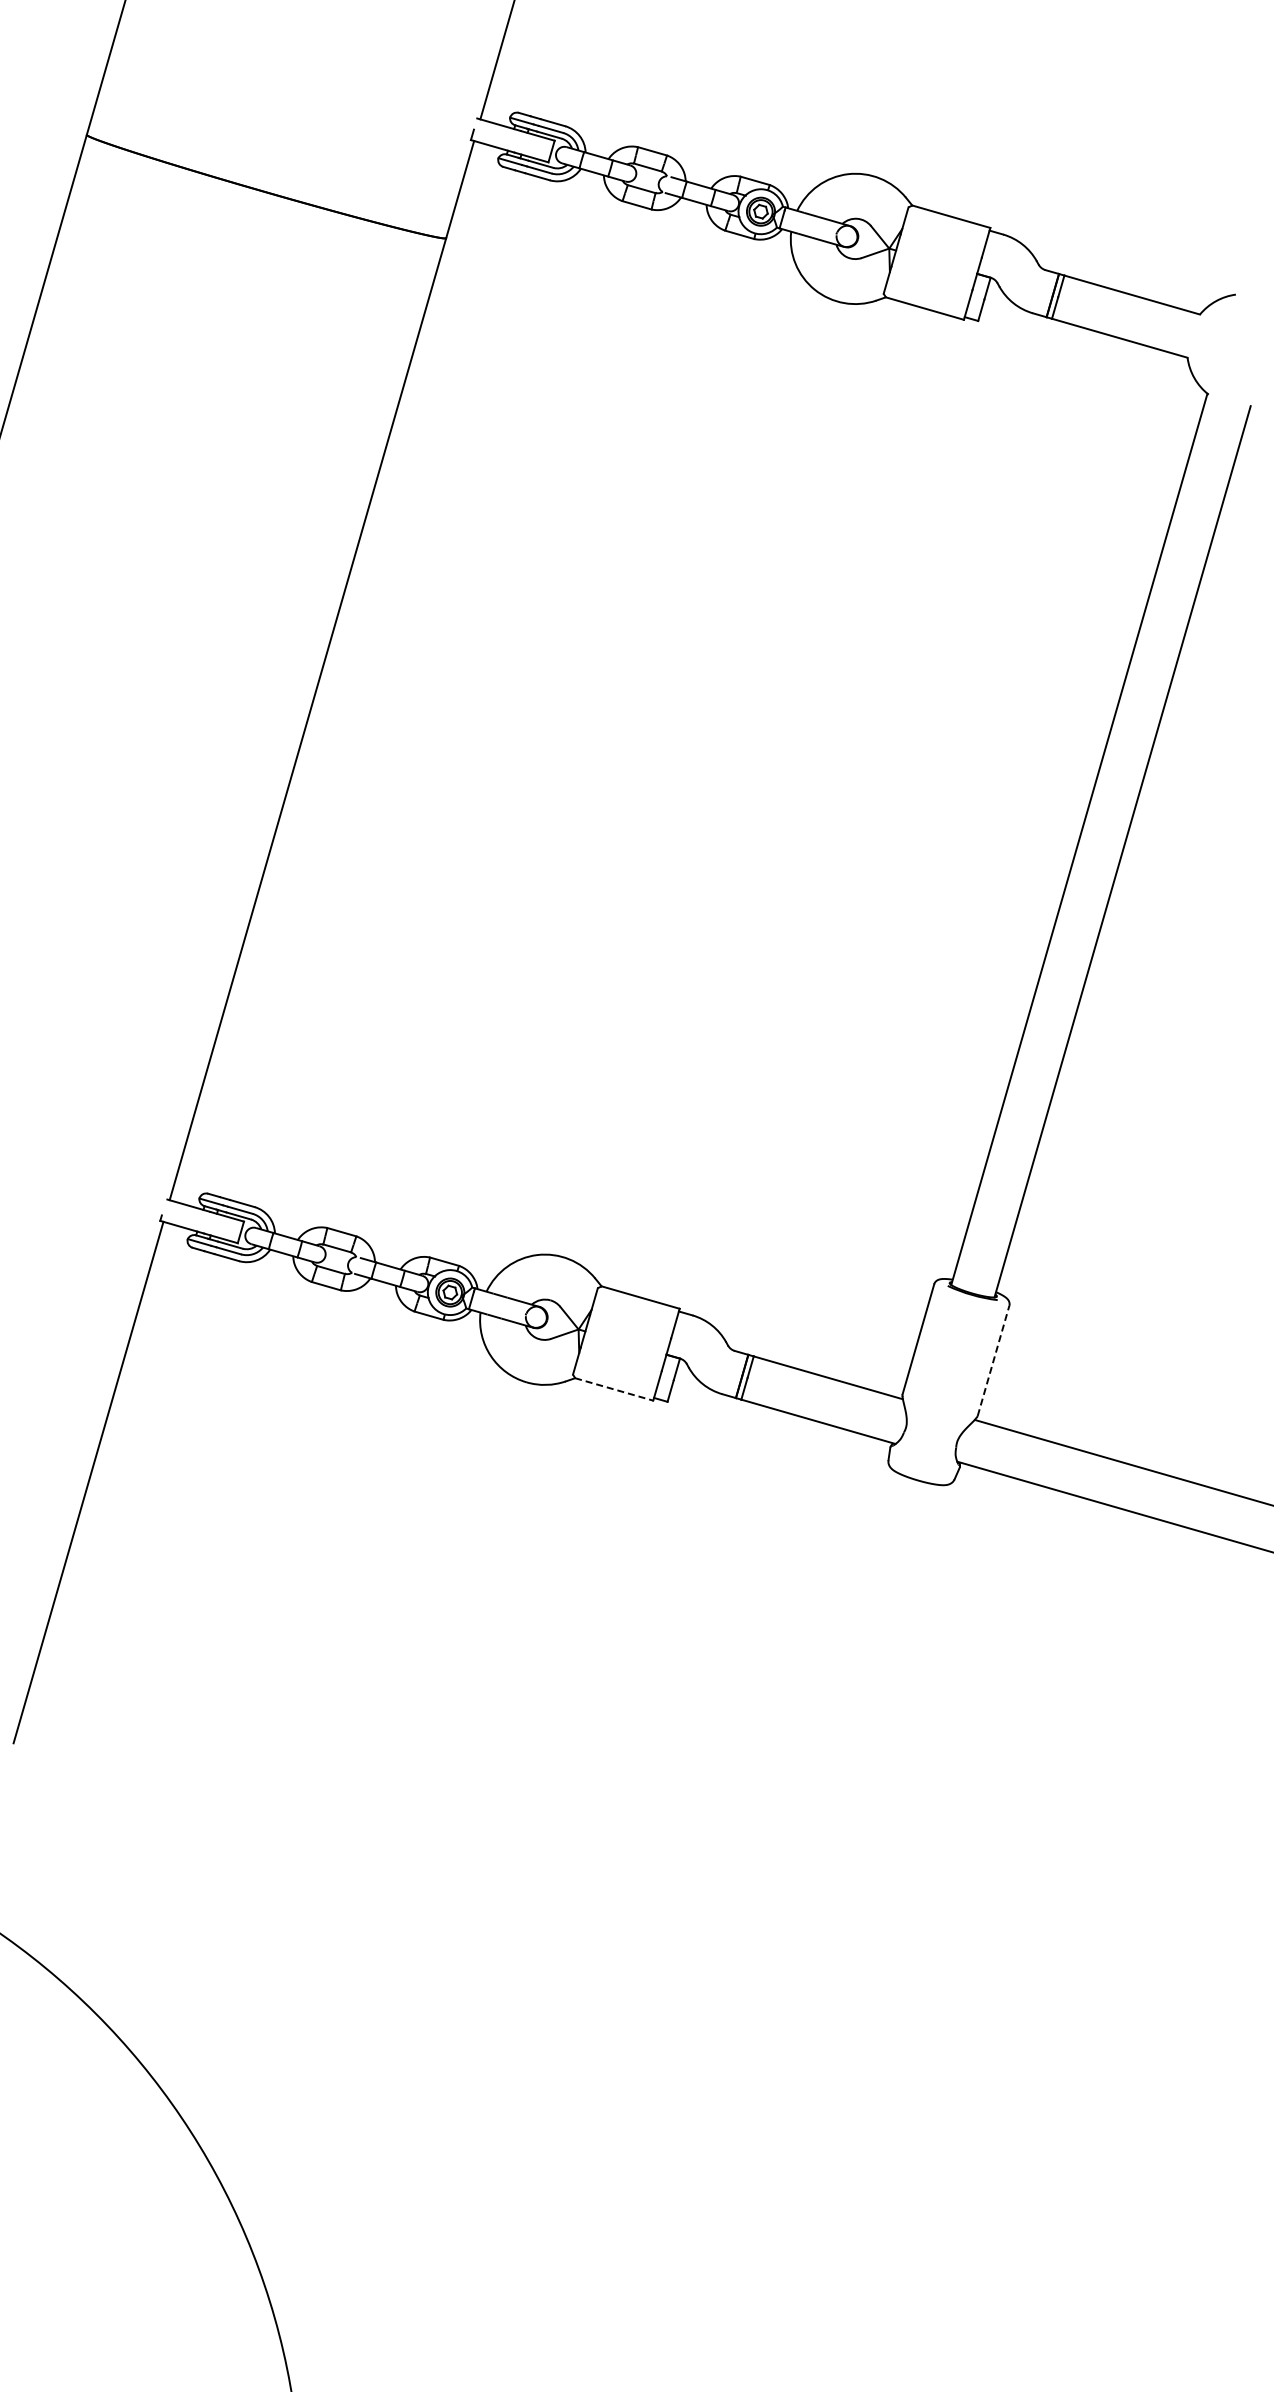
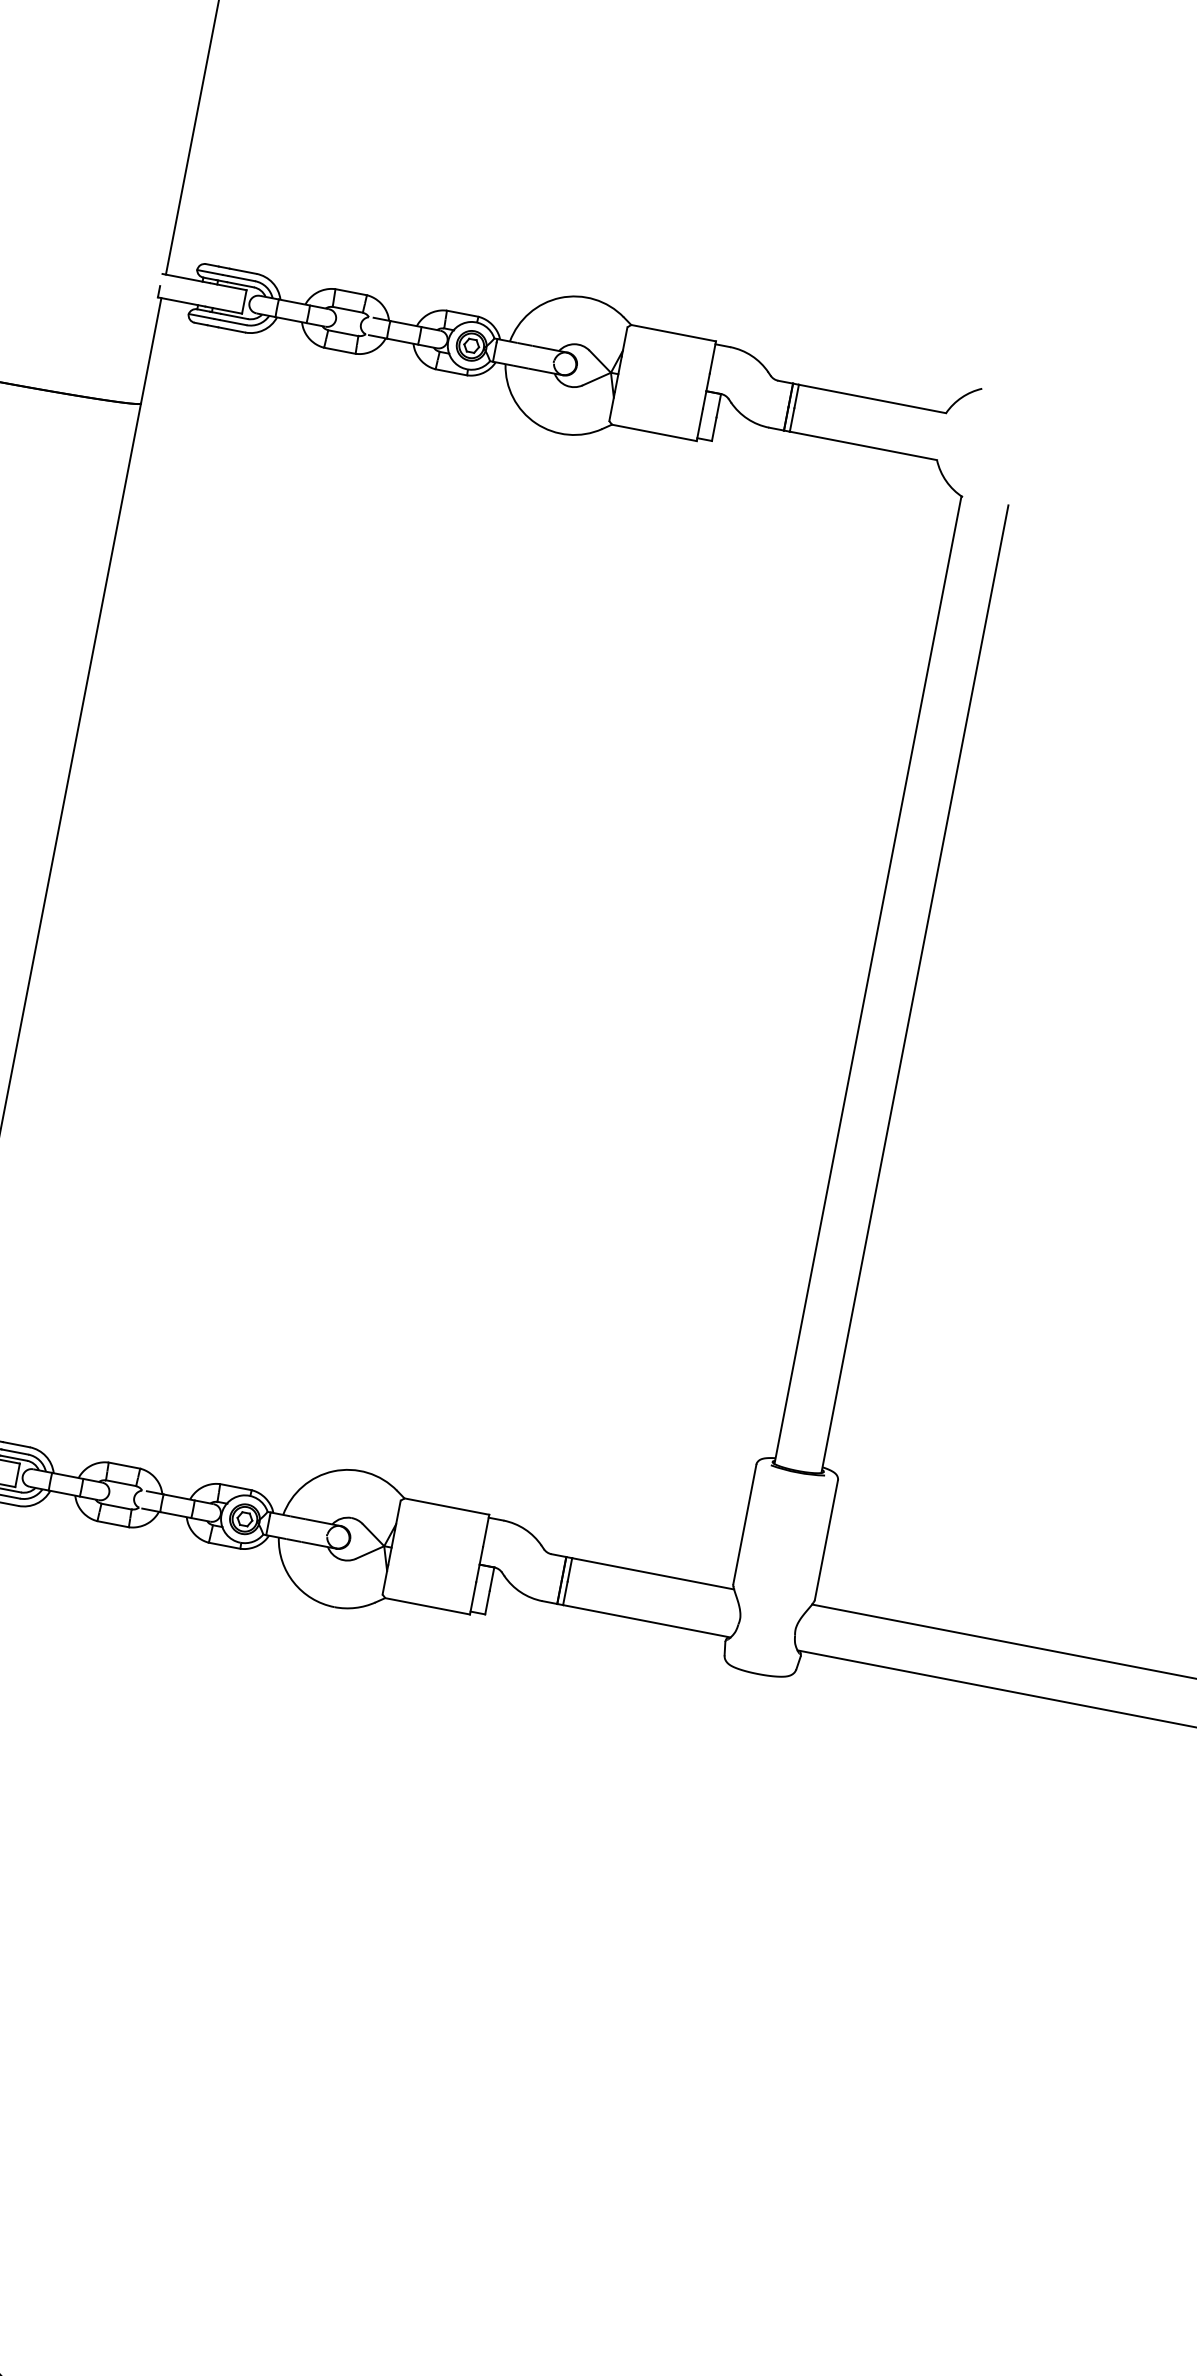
line: (993, 1360) -> (826, 1539), dashed -> solid
line: (614, 1389) -> (427, 1606), dashed -> solid

